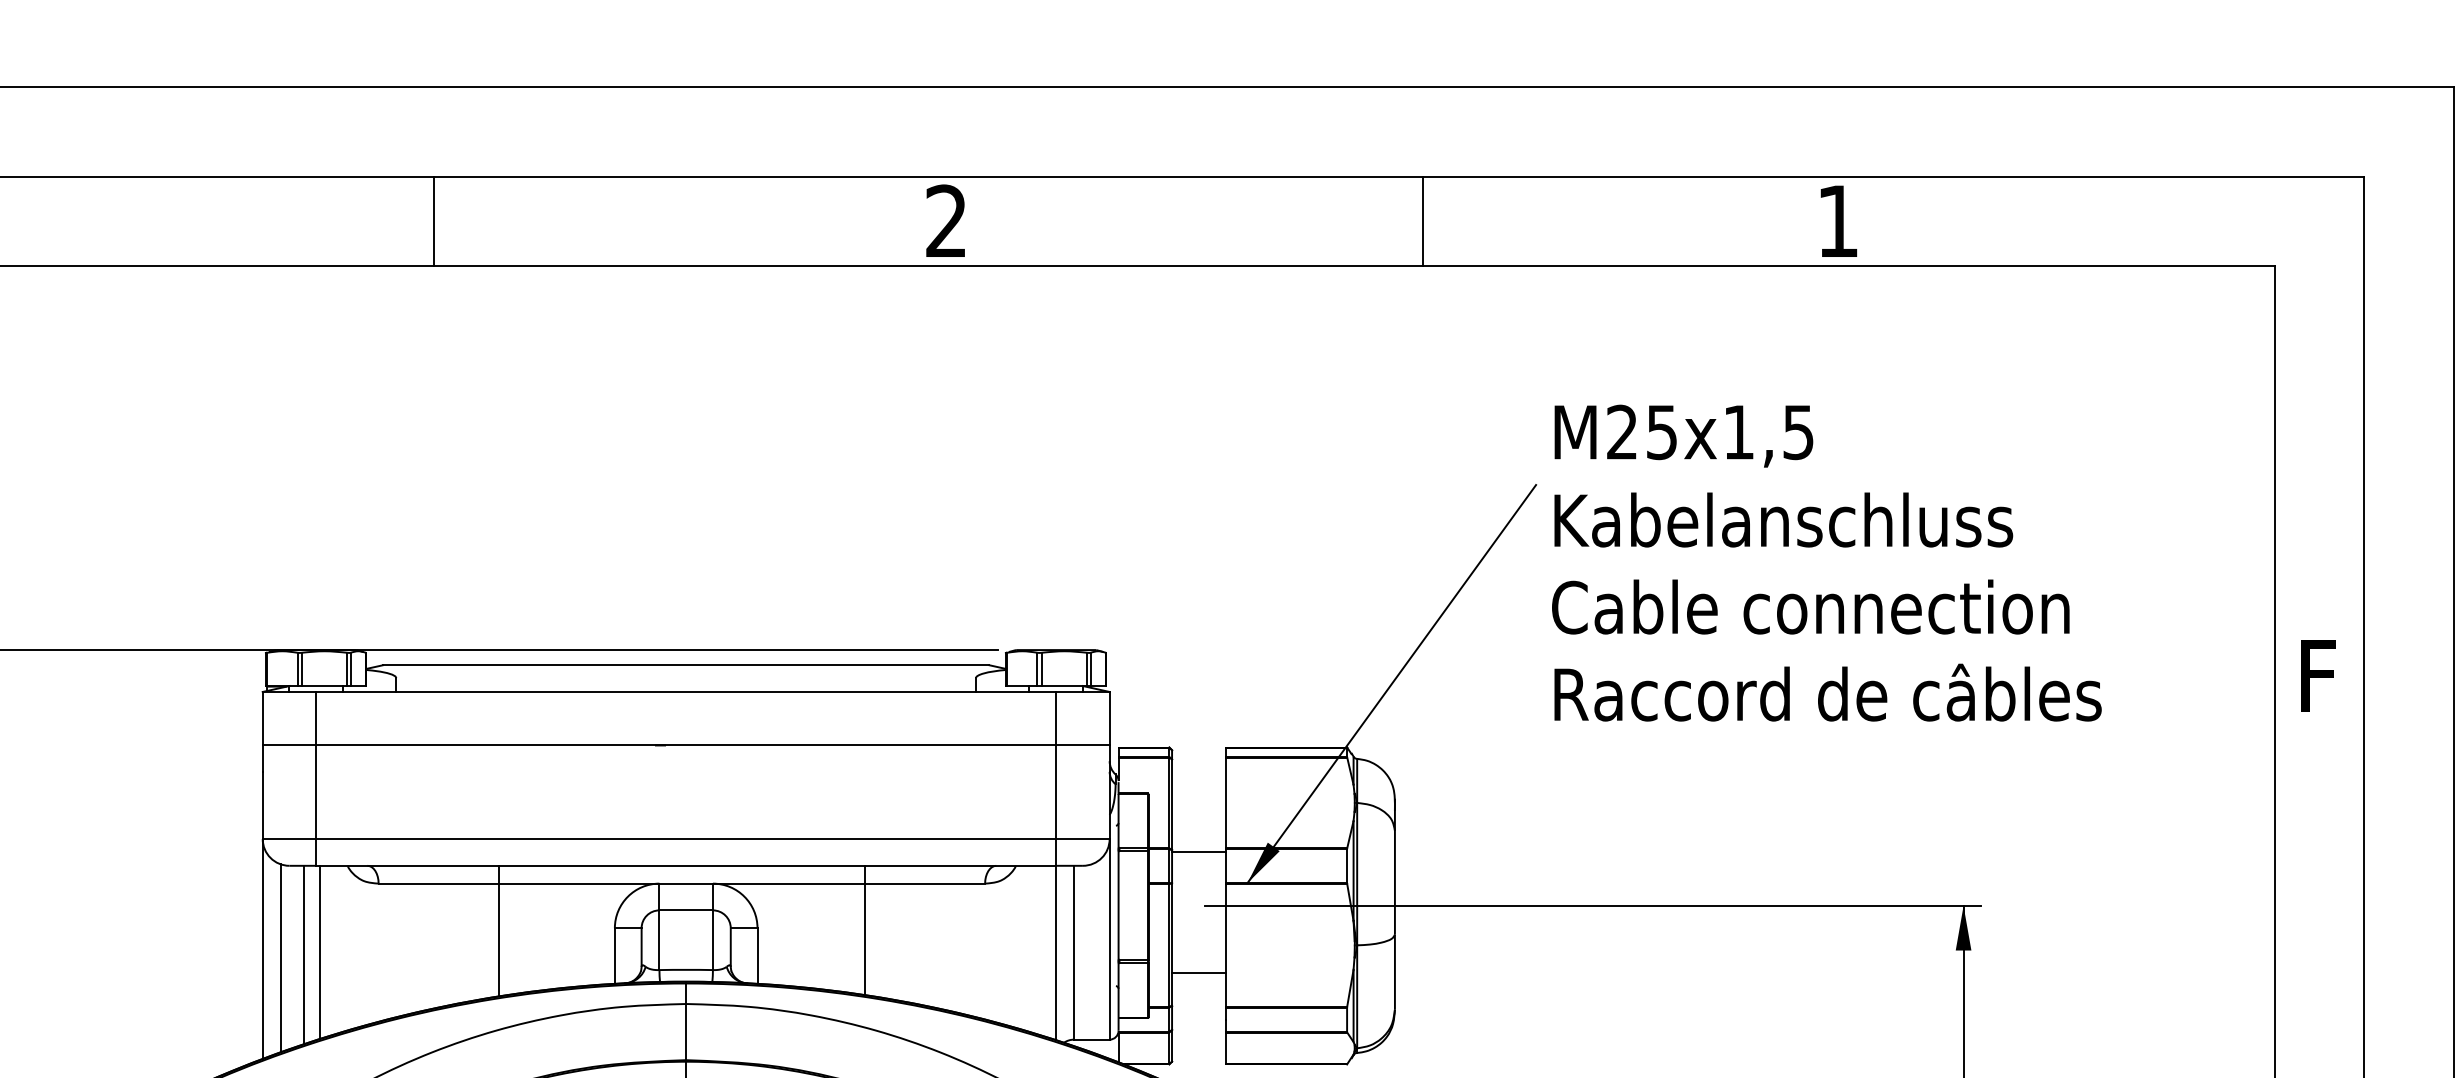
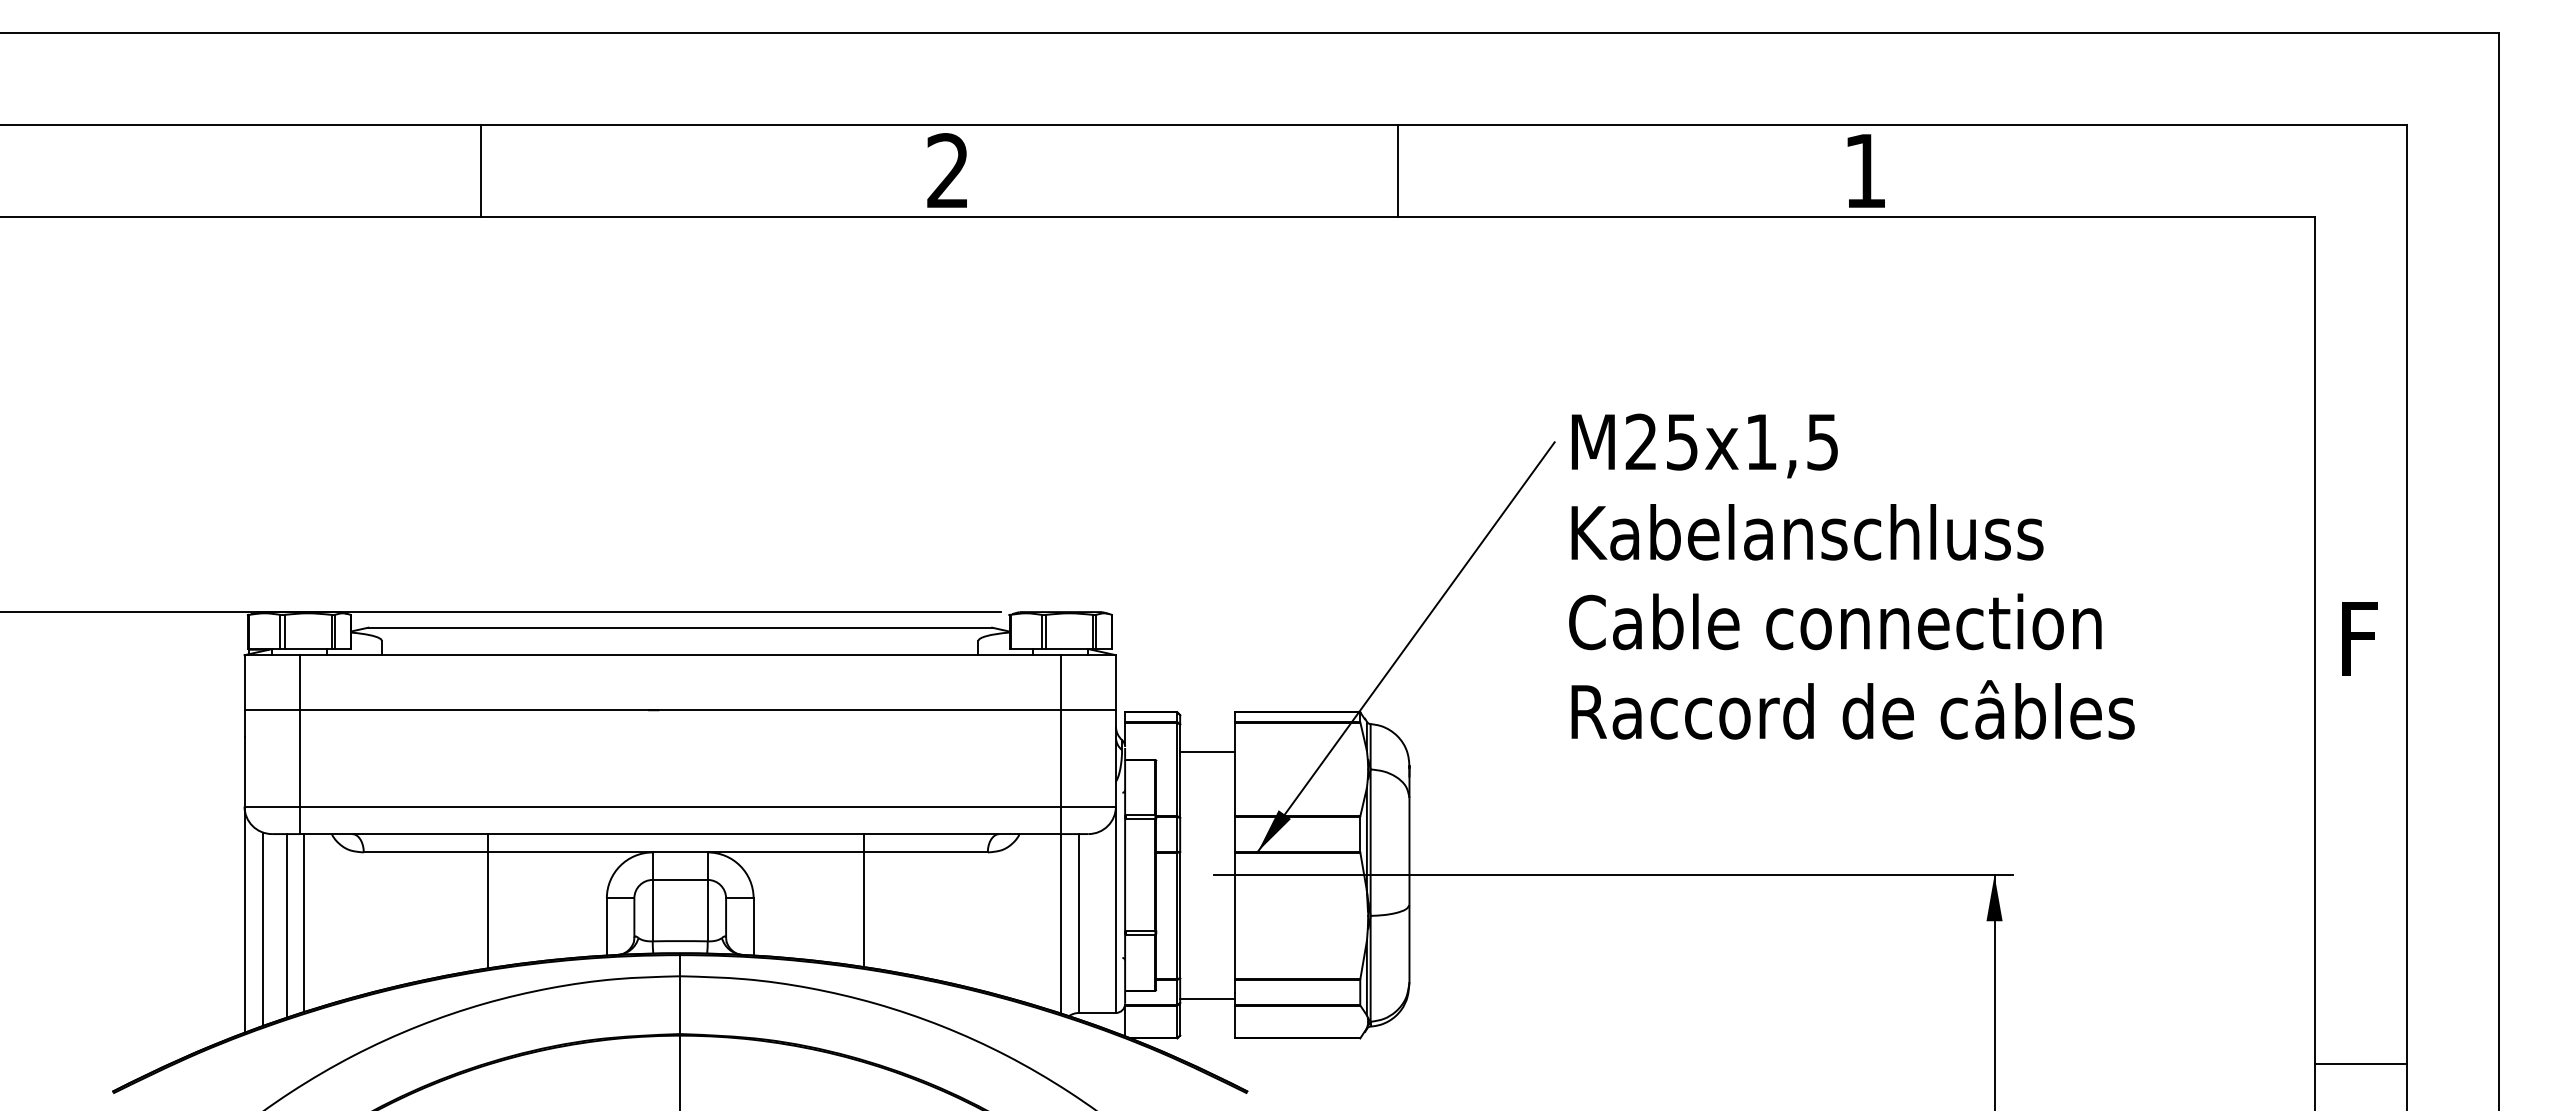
line: (433, 220) -> (480, 170), moved
line: (1422, 220) -> (1397, 170), moved
text: (1826, 562) -> (1851, 576), moved
line: (1198, 851) -> (1207, 751), moved
line: (1198, 973) -> (1207, 999), moved

